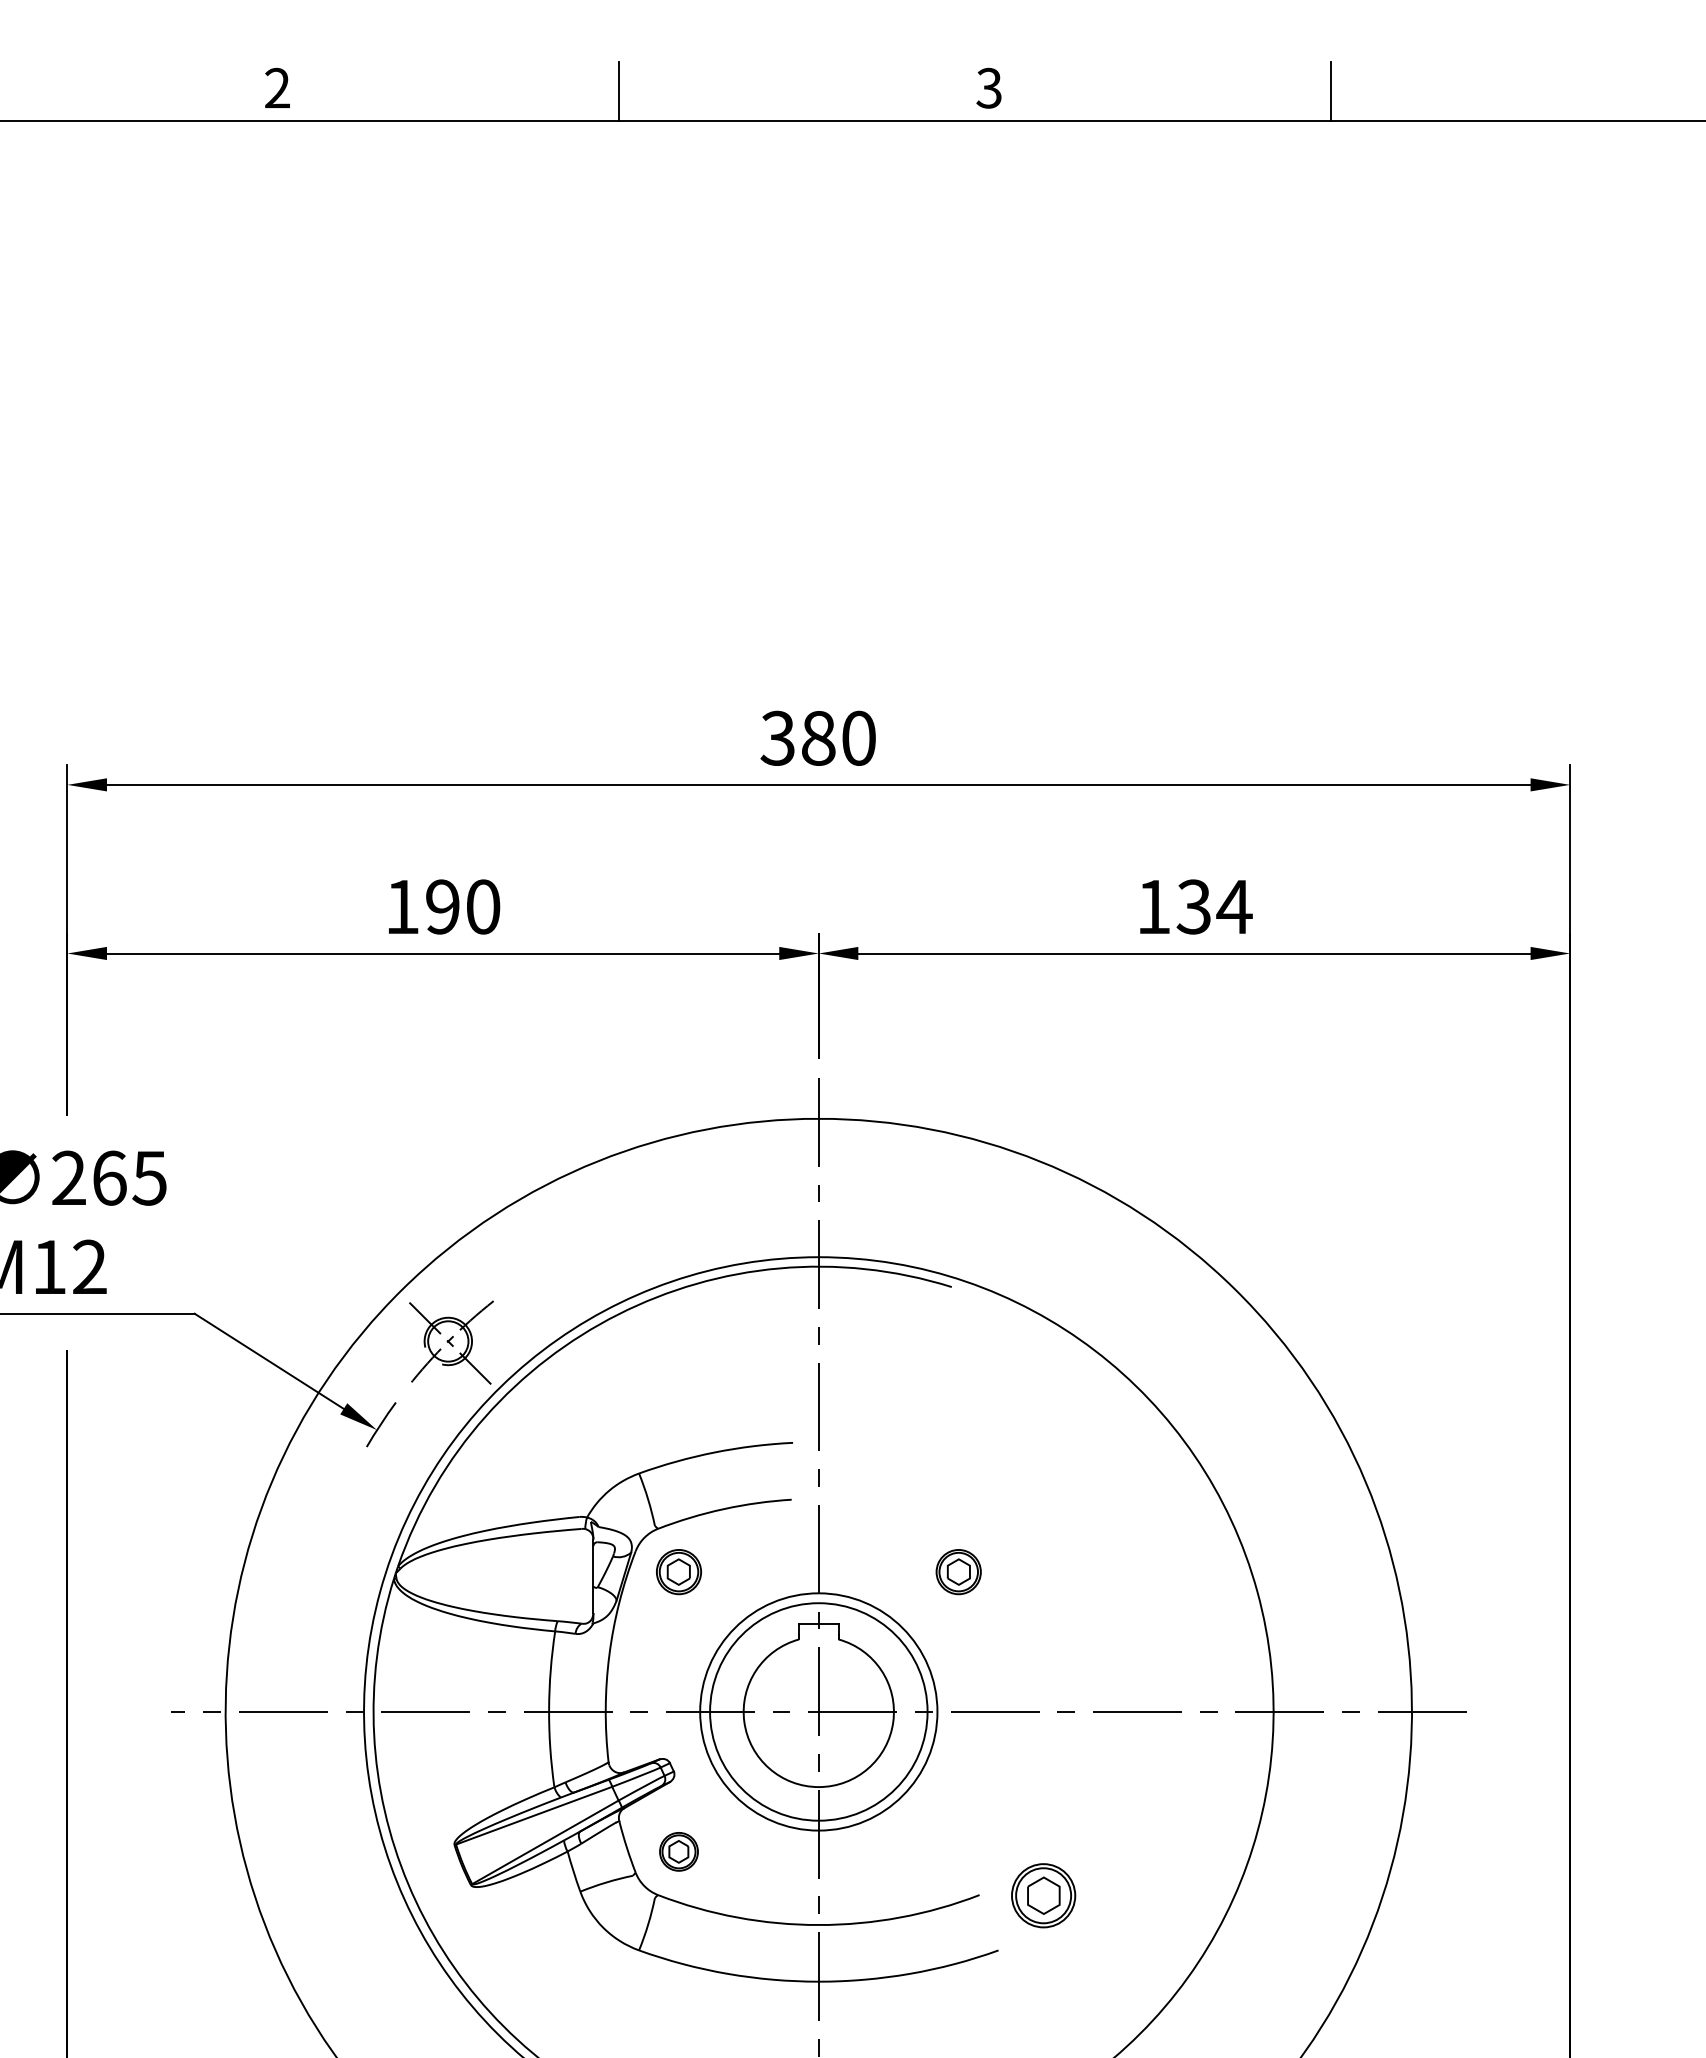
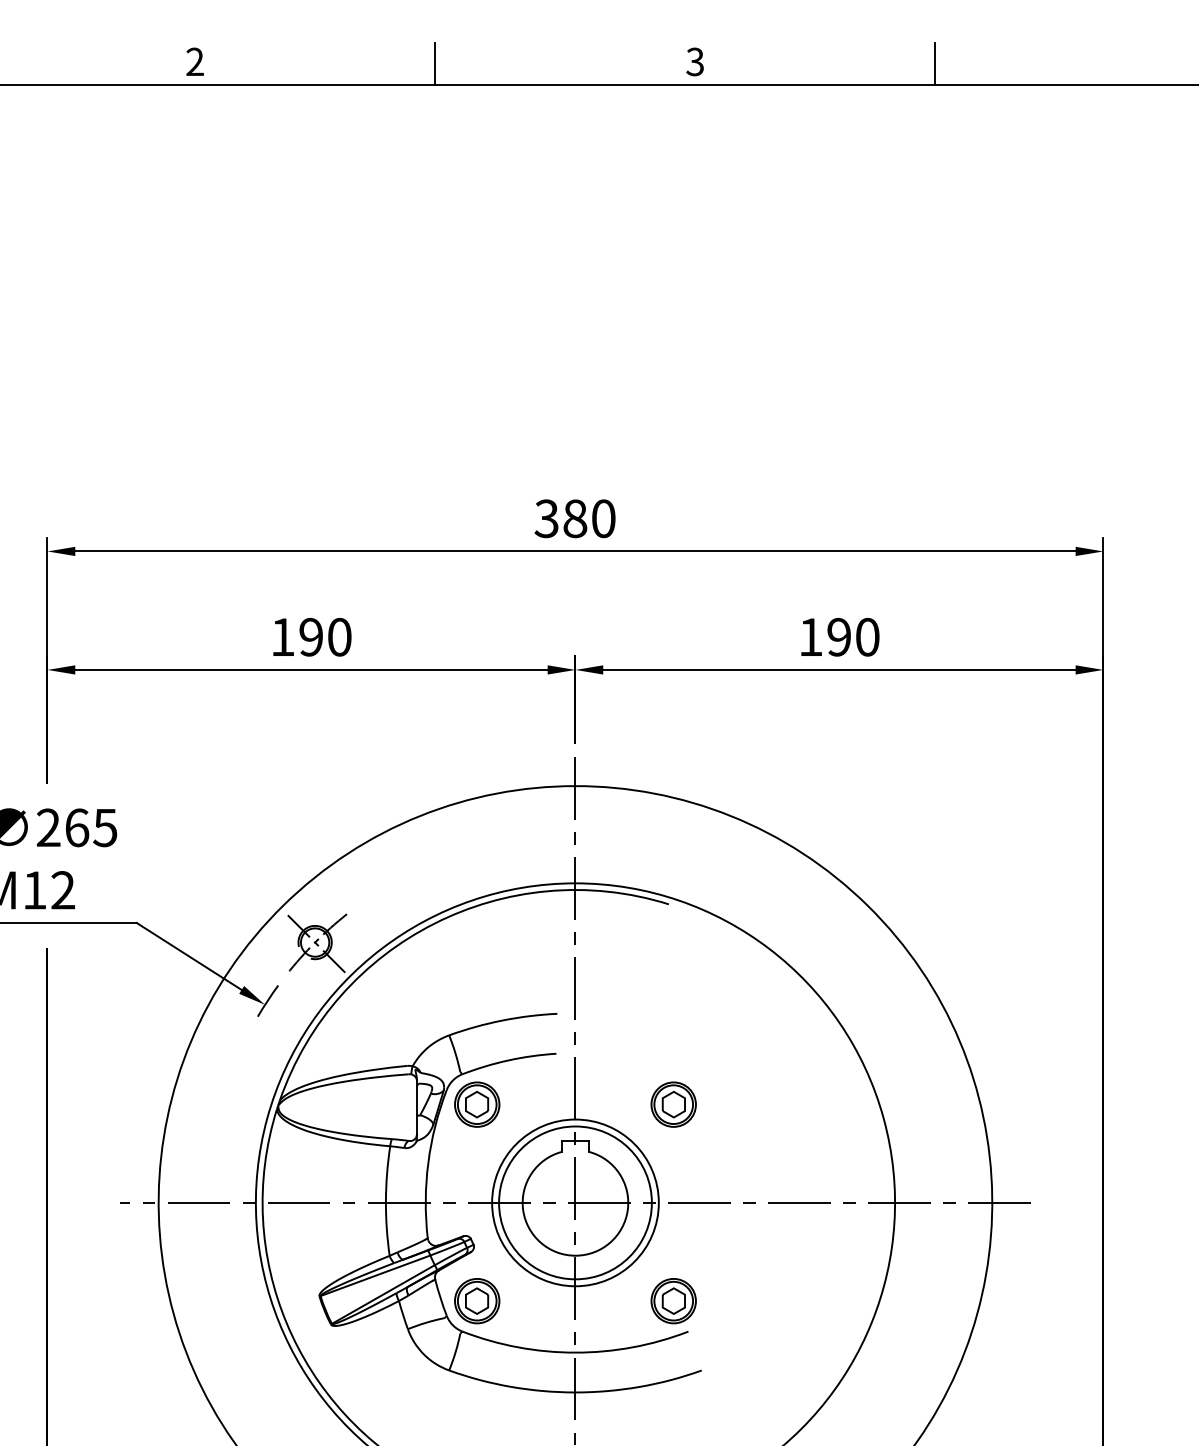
text: (1214, 906) -> (853, 636), 134 -> 190
part: (678, 1571) -> (476, 1104), size x1.43
part: (958, 1571) -> (673, 1104), size x1.43
part: (678, 1851) -> (476, 1300), size x1.67
part: (1043, 1895) -> (673, 1300), moved

